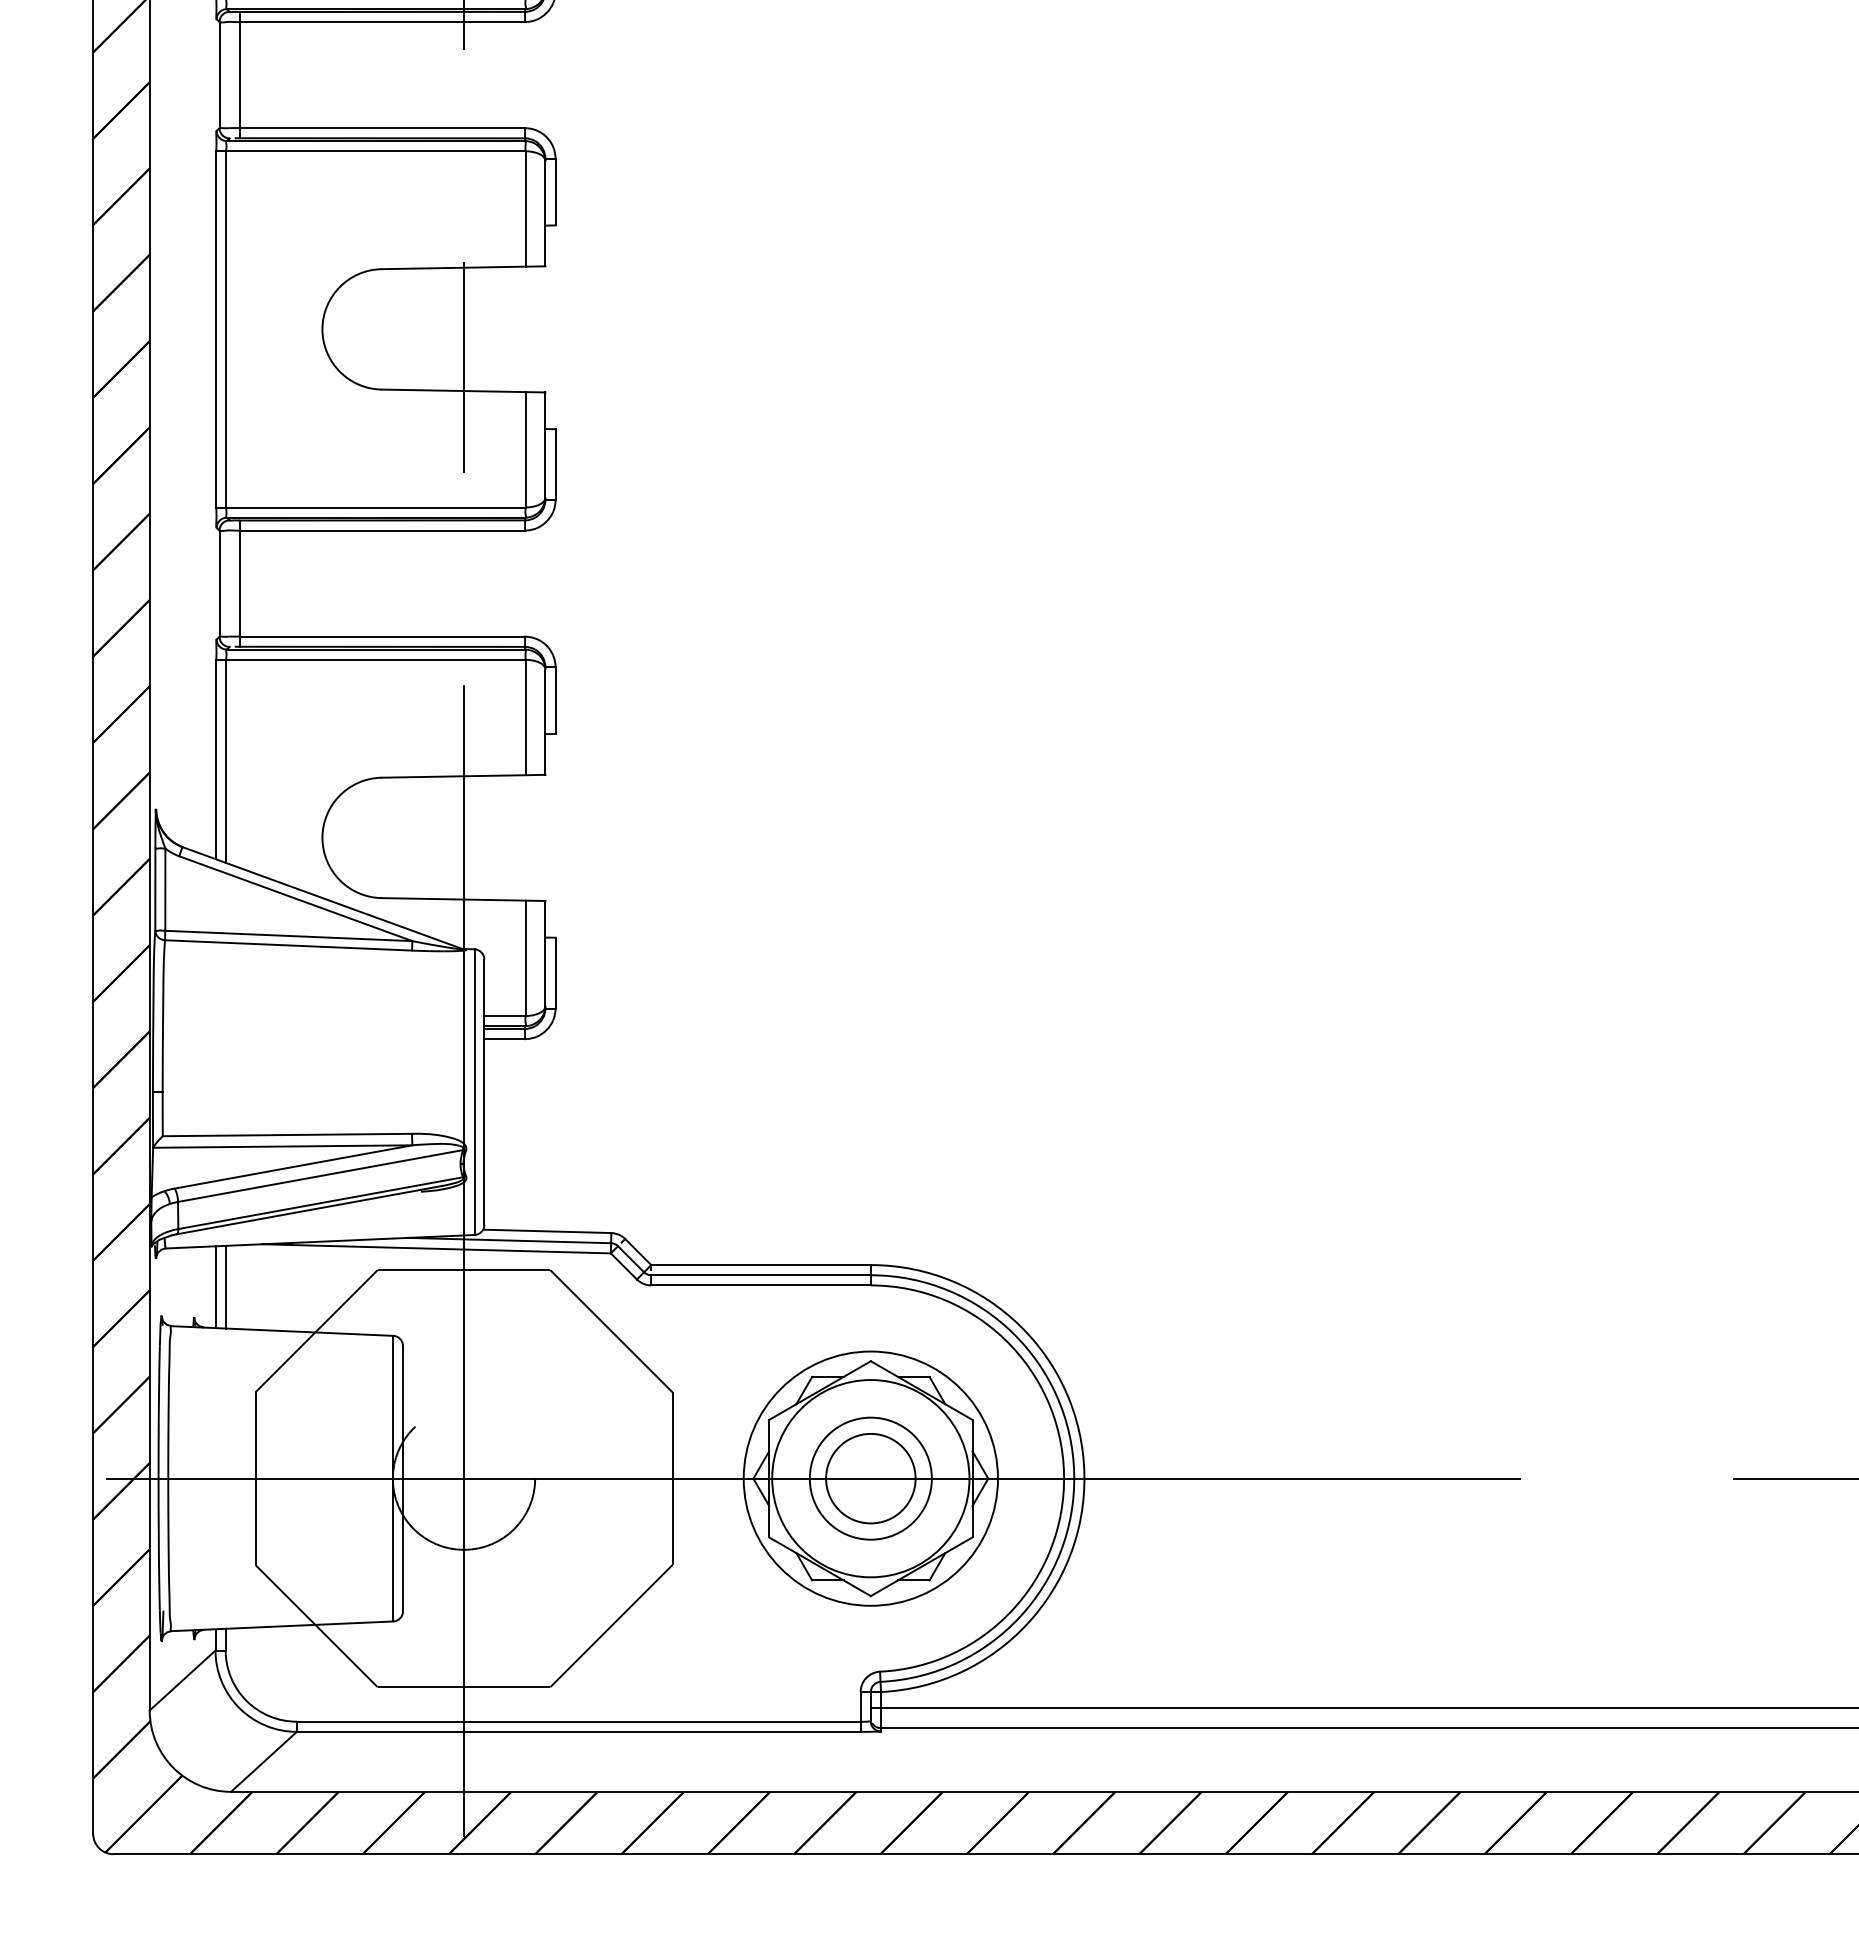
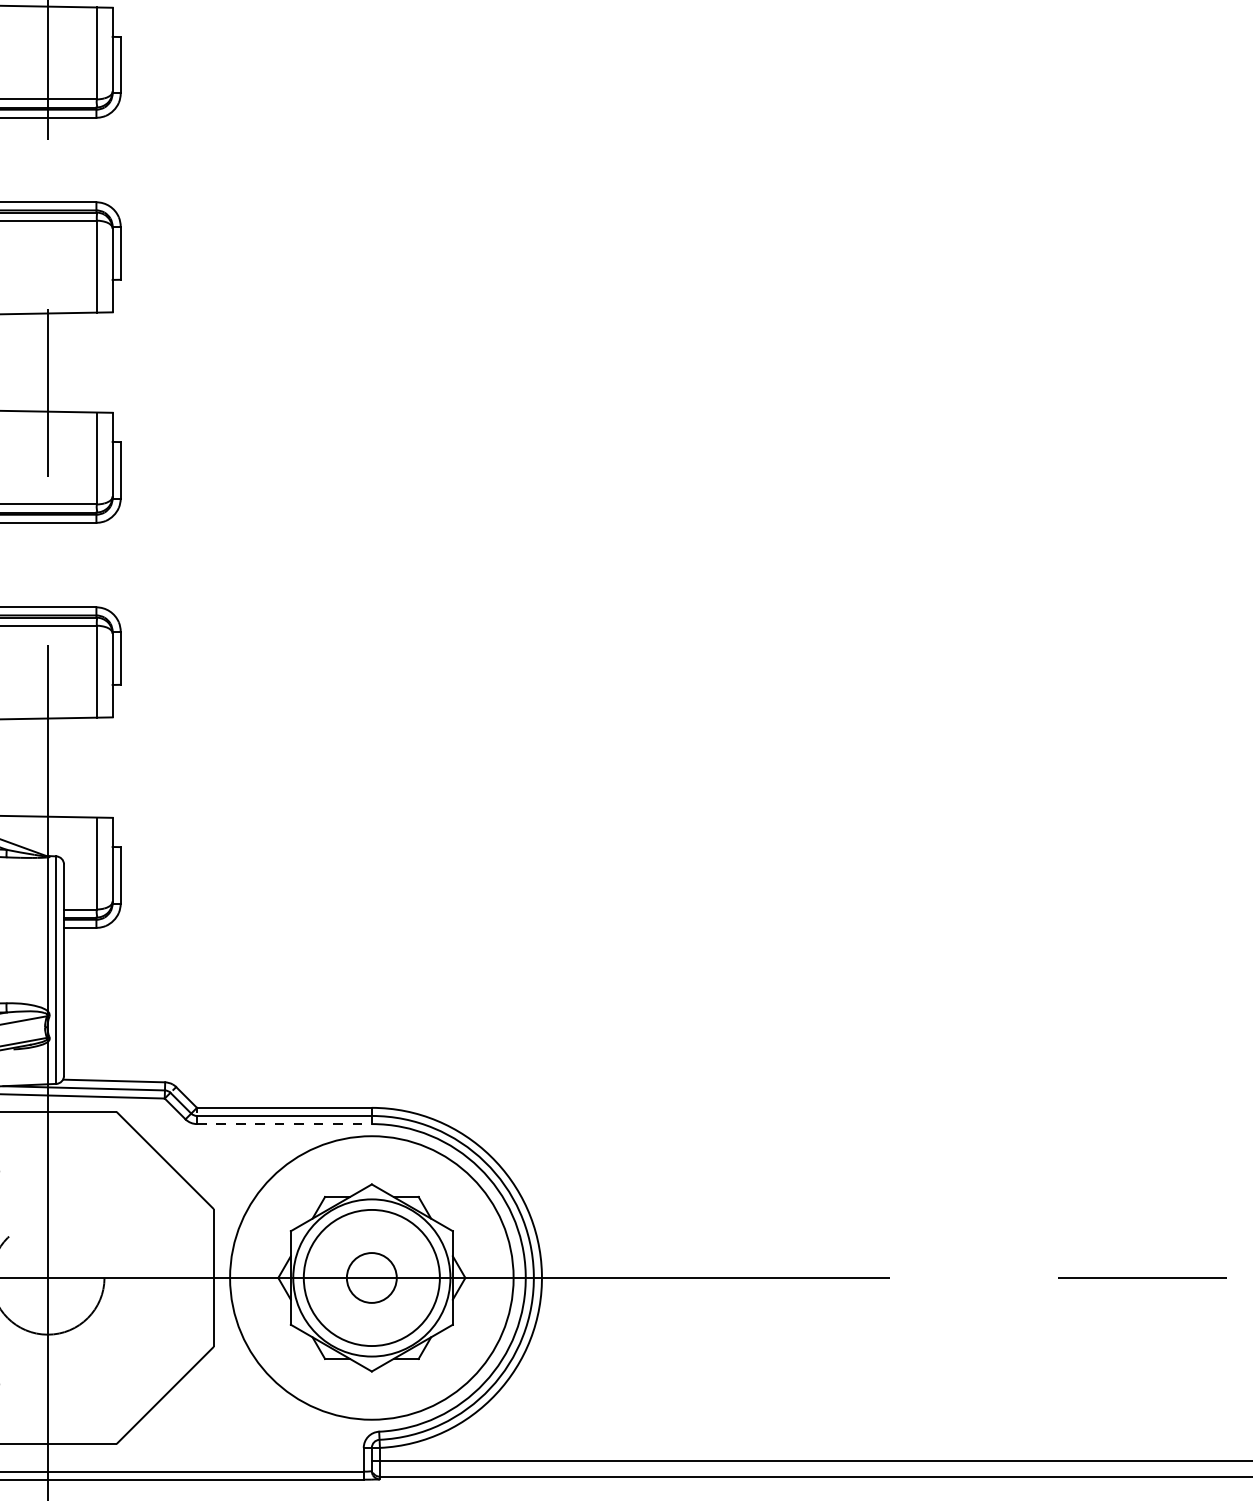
line: (761, 1285) -> (284, 1124), solid -> dashed
circle: (870, 1478) -> (371, 1277), size x0.7
circle: (870, 1478) -> (371, 1277), size x1.4
circle: (870, 1478) -> (371, 1277), size x1.4

